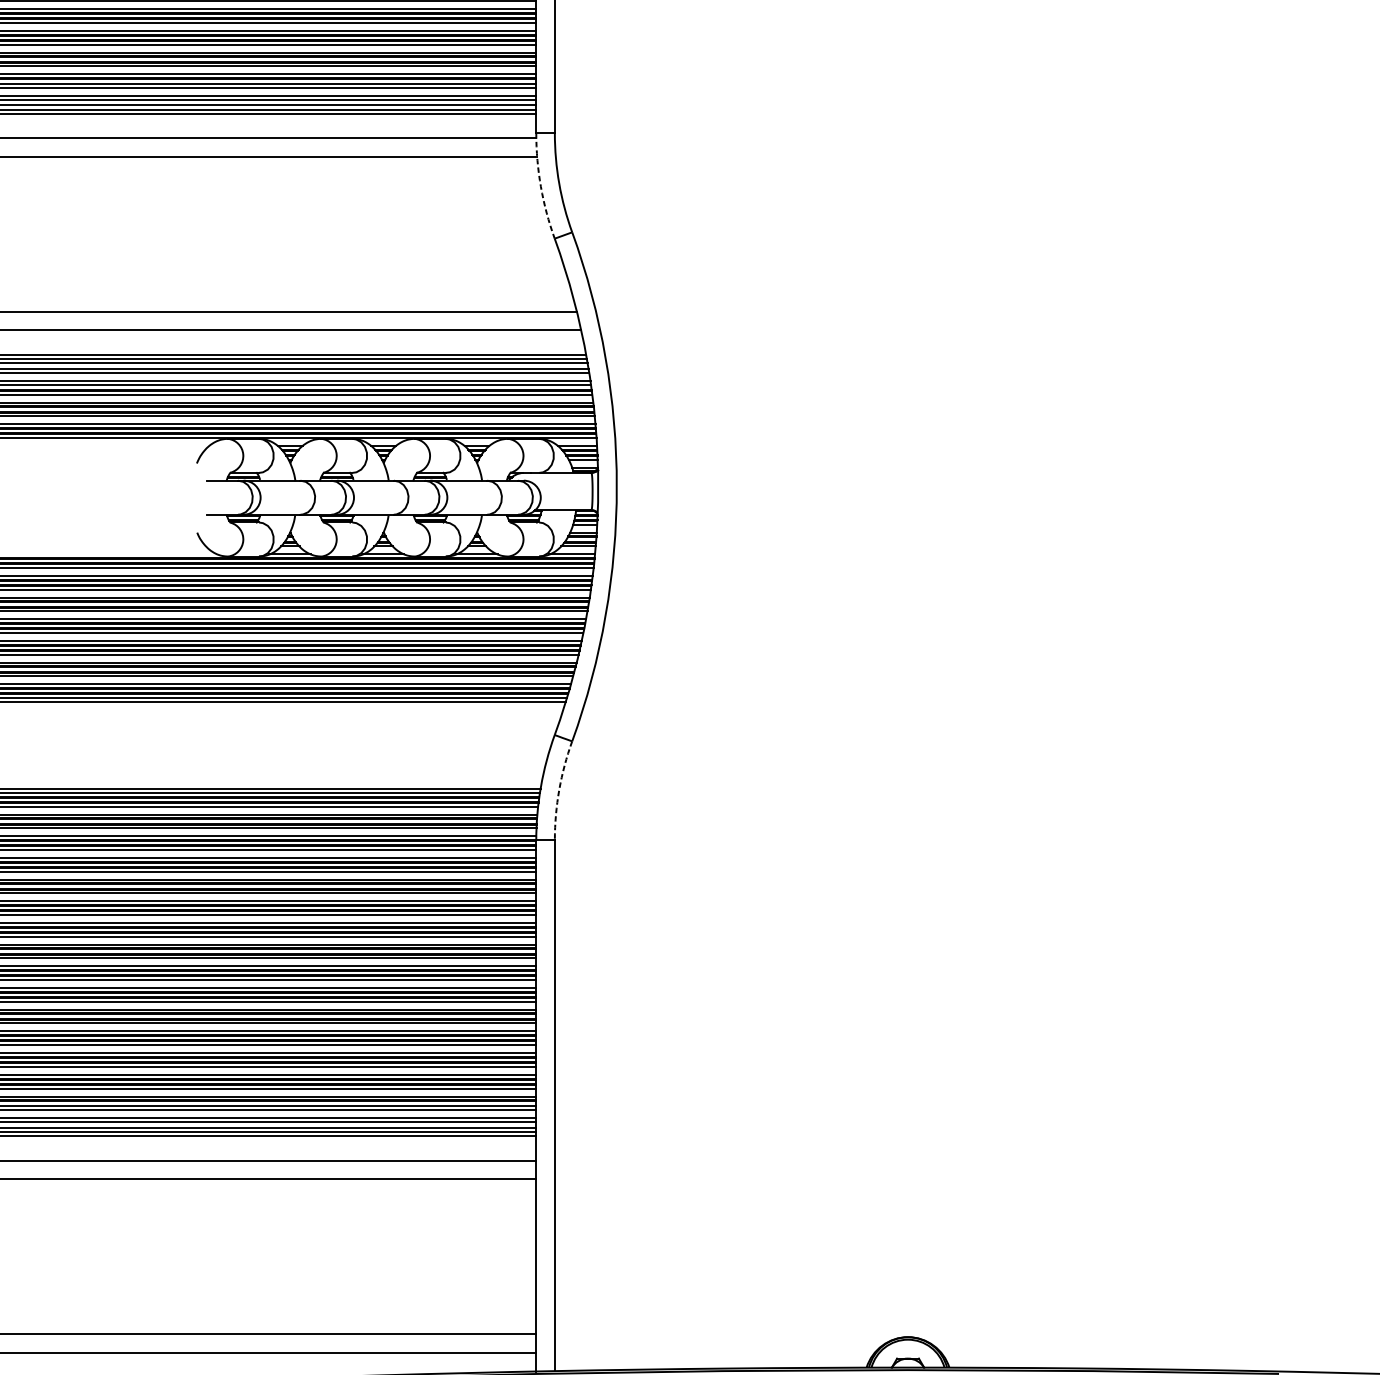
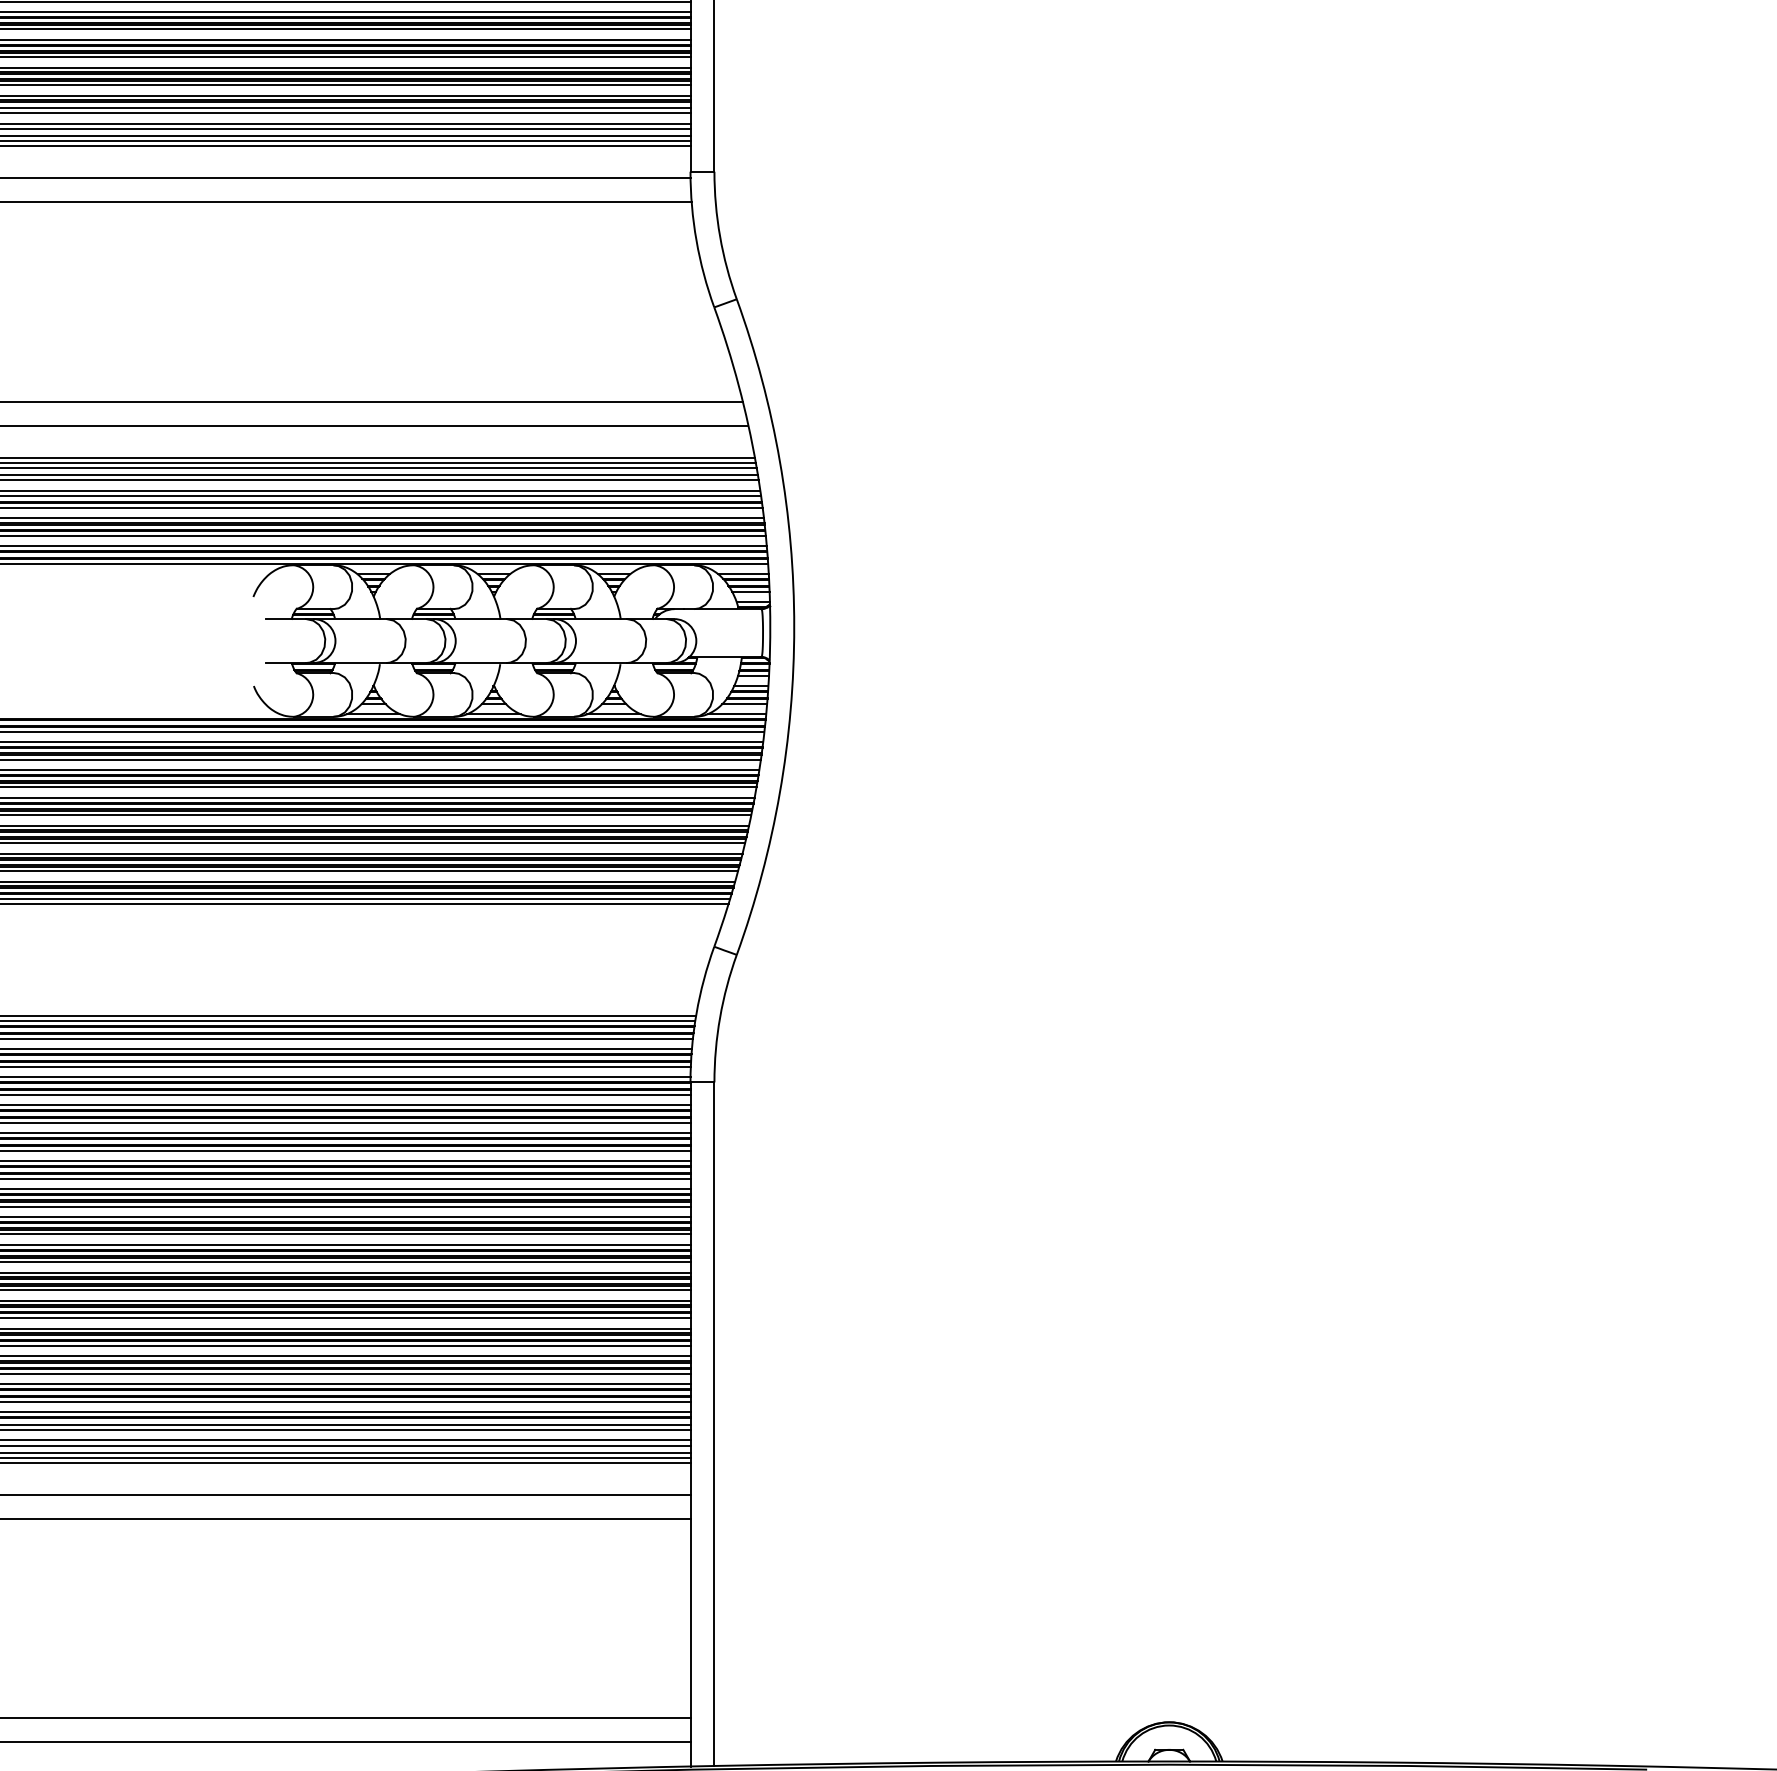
arc: (540, 186) -> (696, 240), dashed -> solid
arc: (559, 789) -> (720, 1017), dashed -> solid

